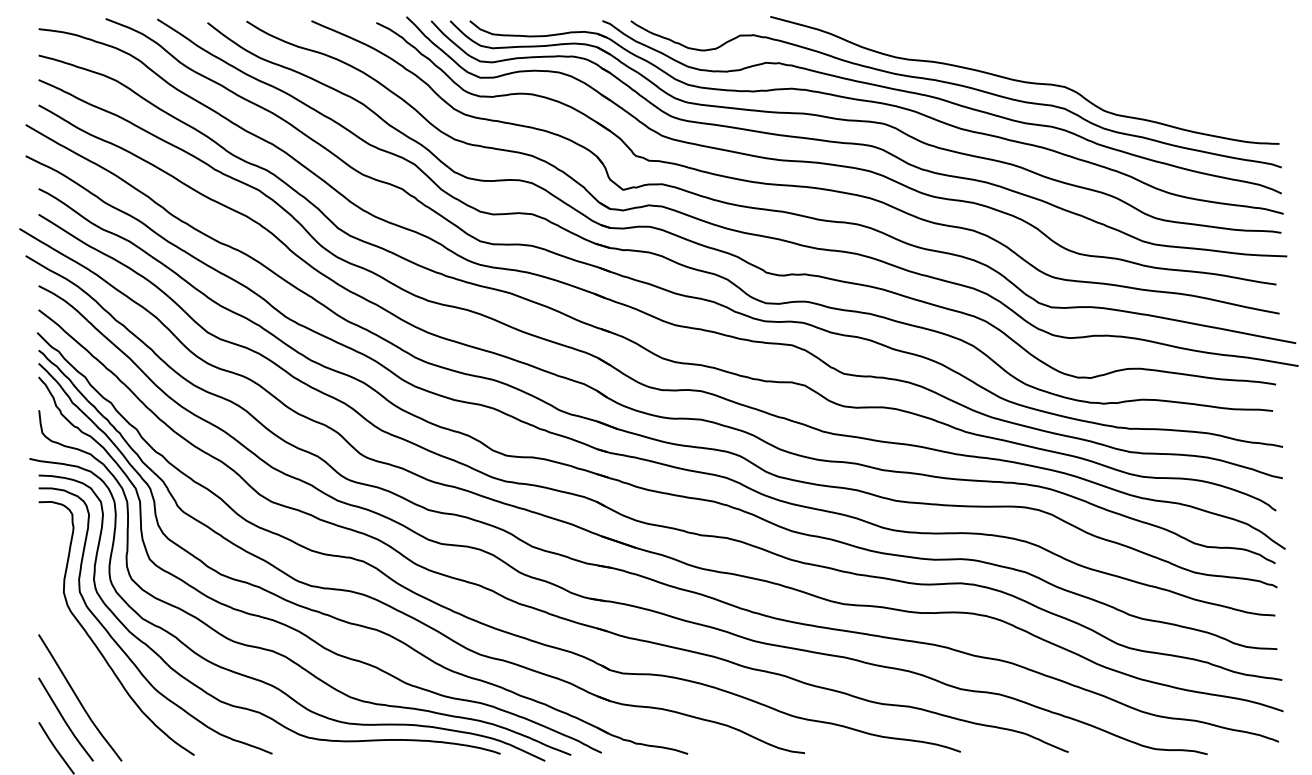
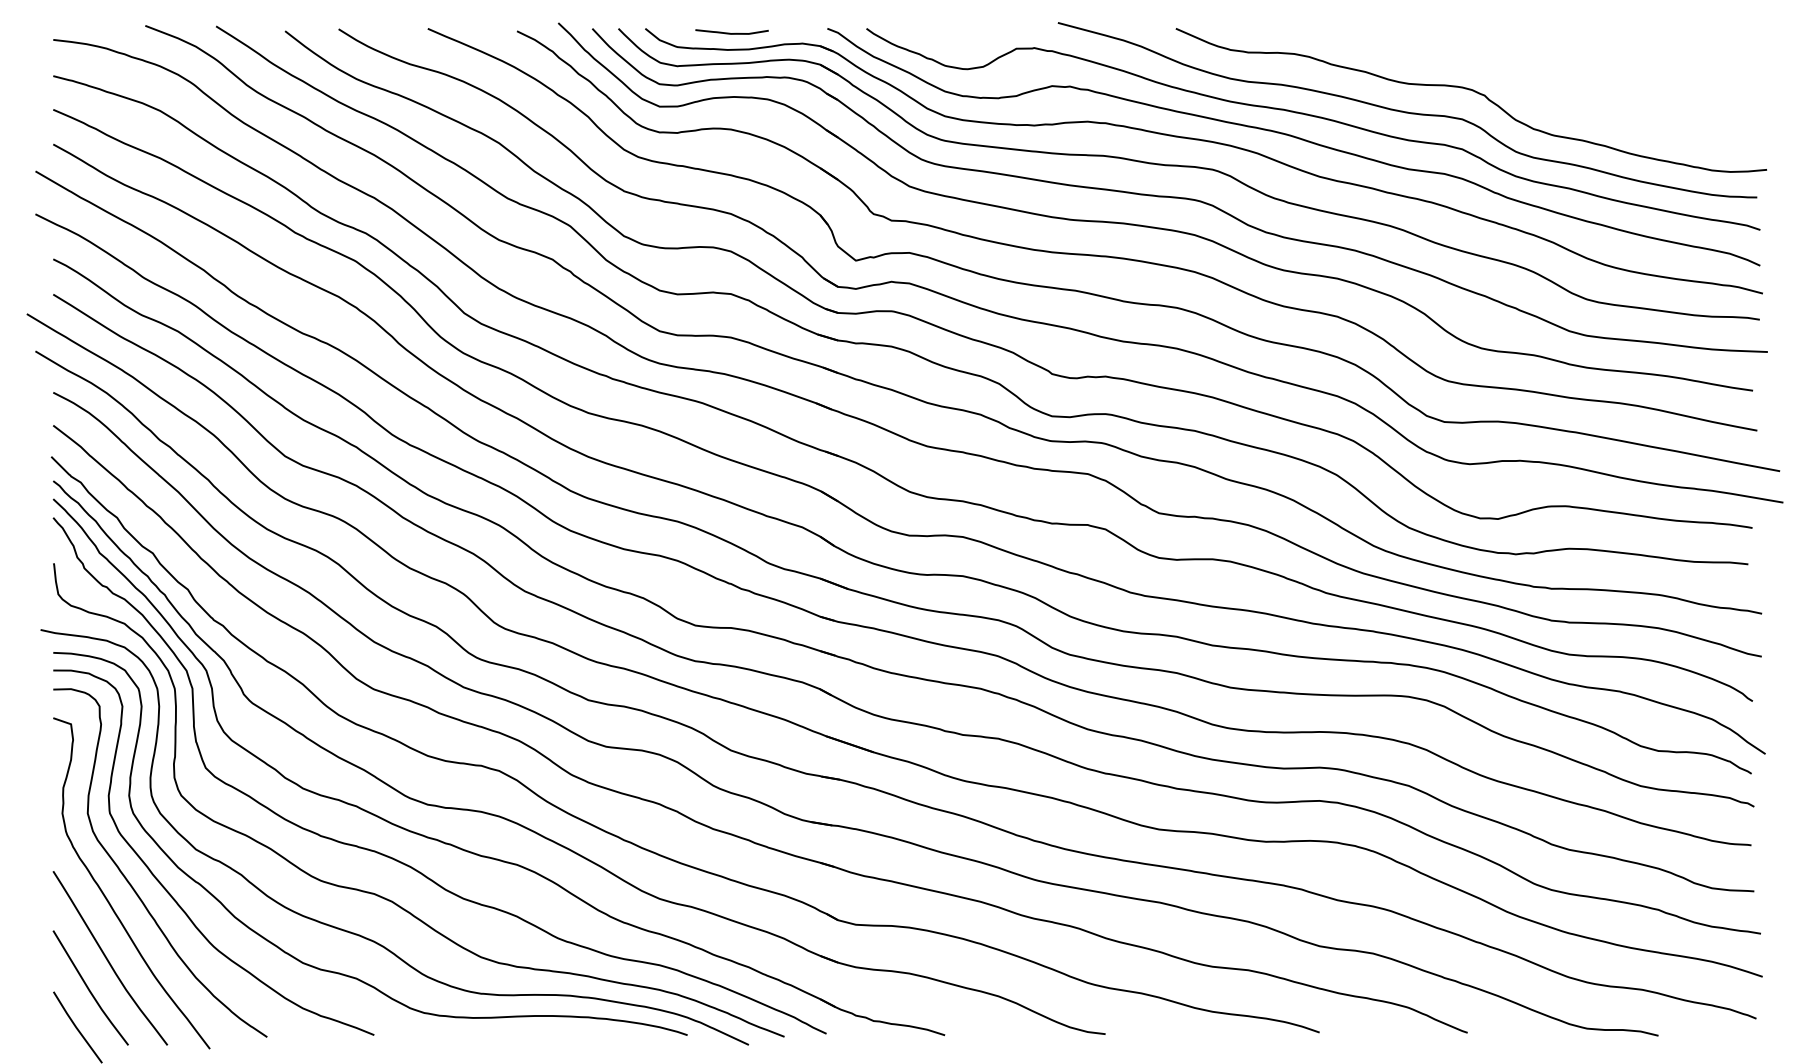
curve: (532, 24) -> (731, 33), added
curve: (1073, 67) -> (1474, 92), added
curve: (77, 652) -> (106, 896), added

